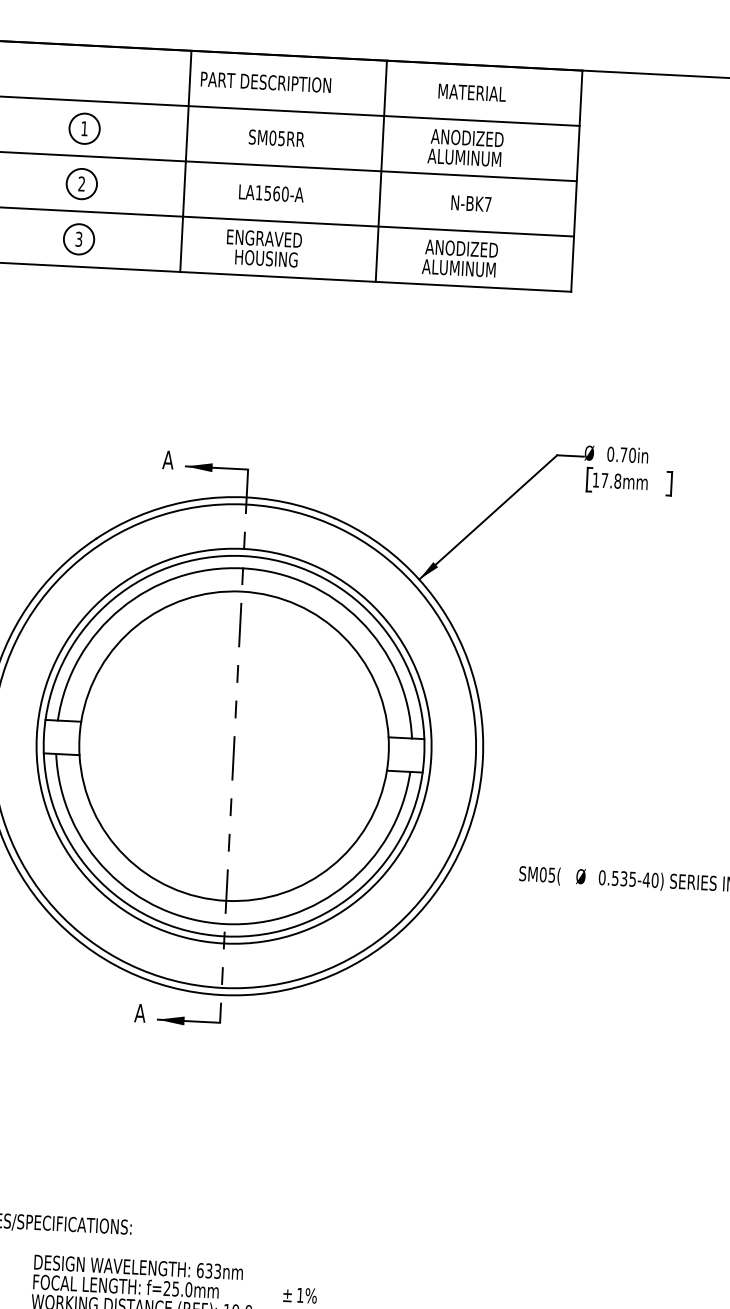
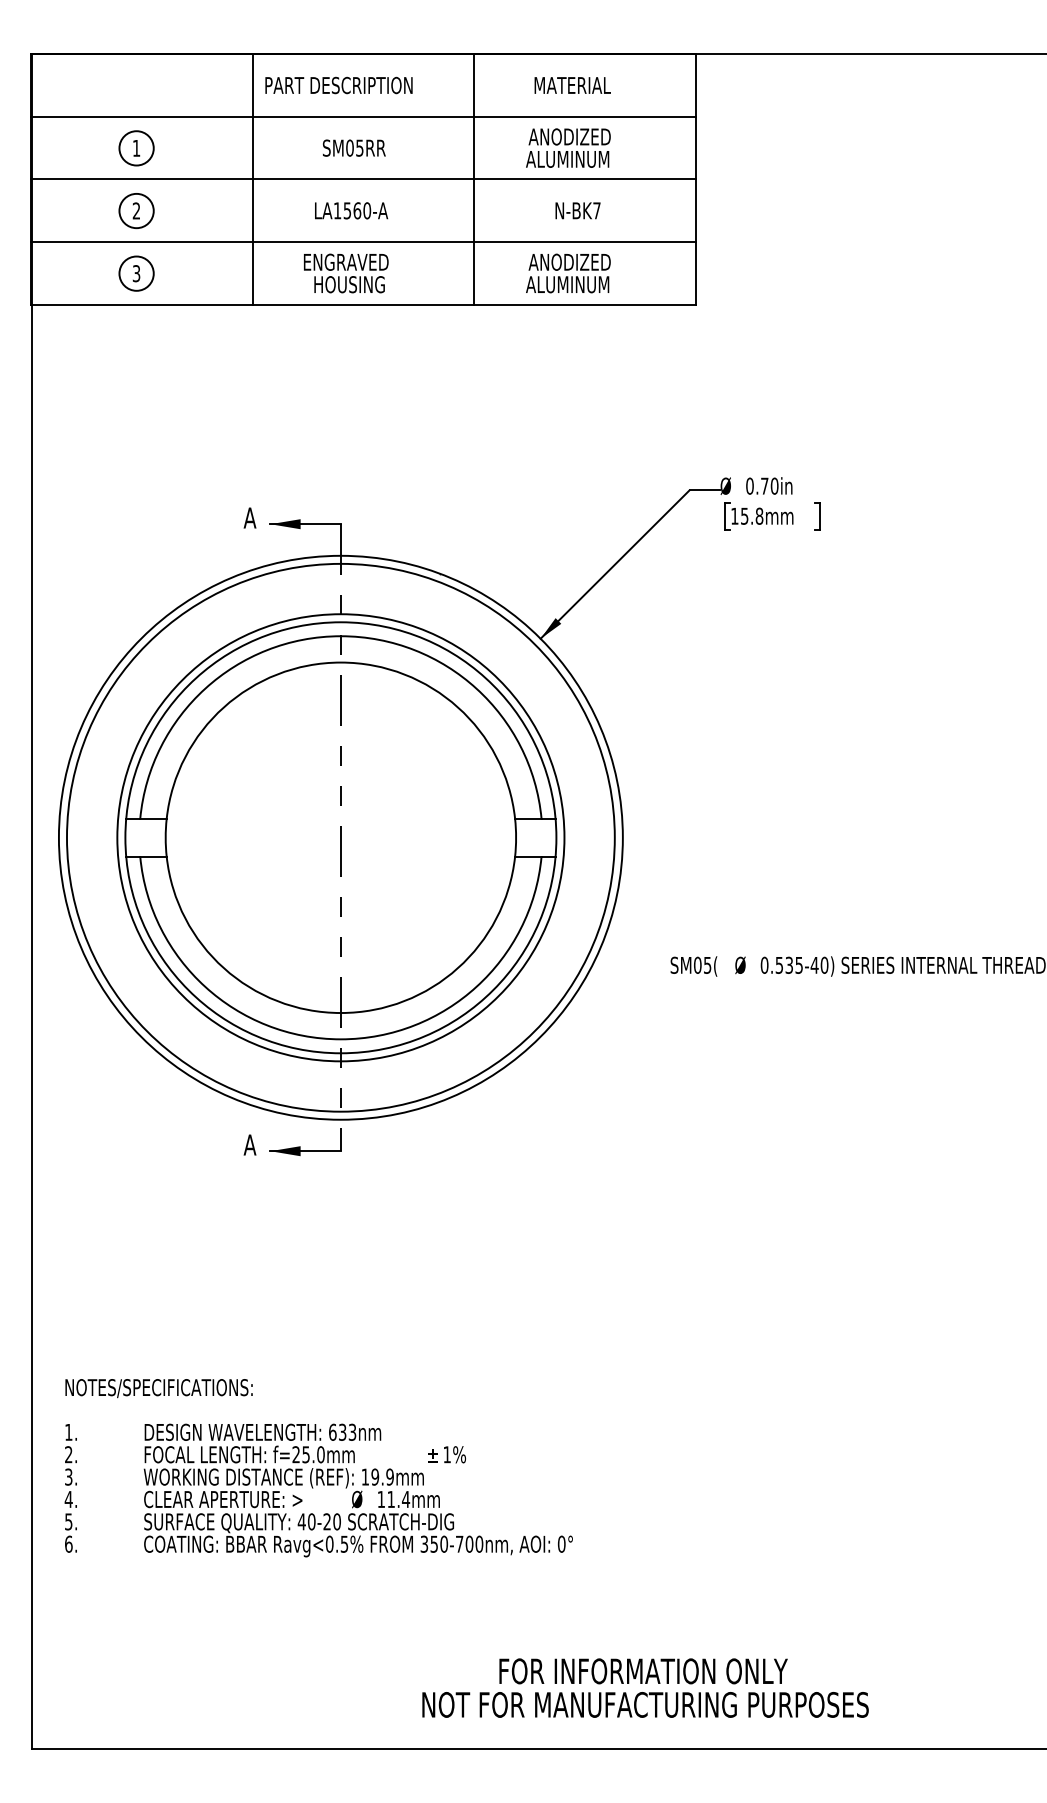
text: (604, 480) -> (744, 516), 17.8mm -> 15.8mm

